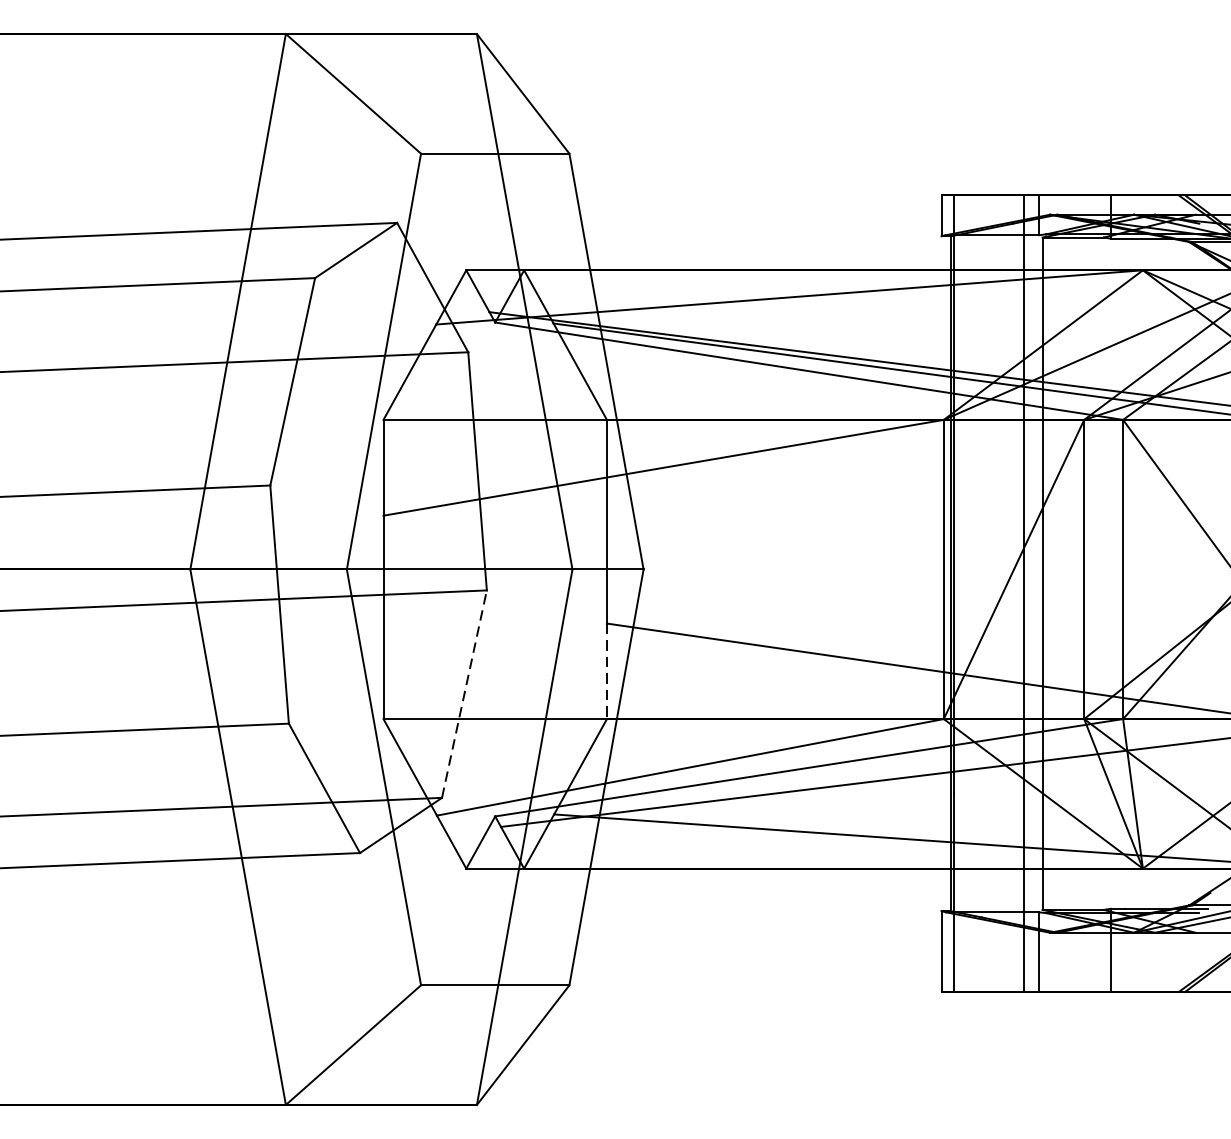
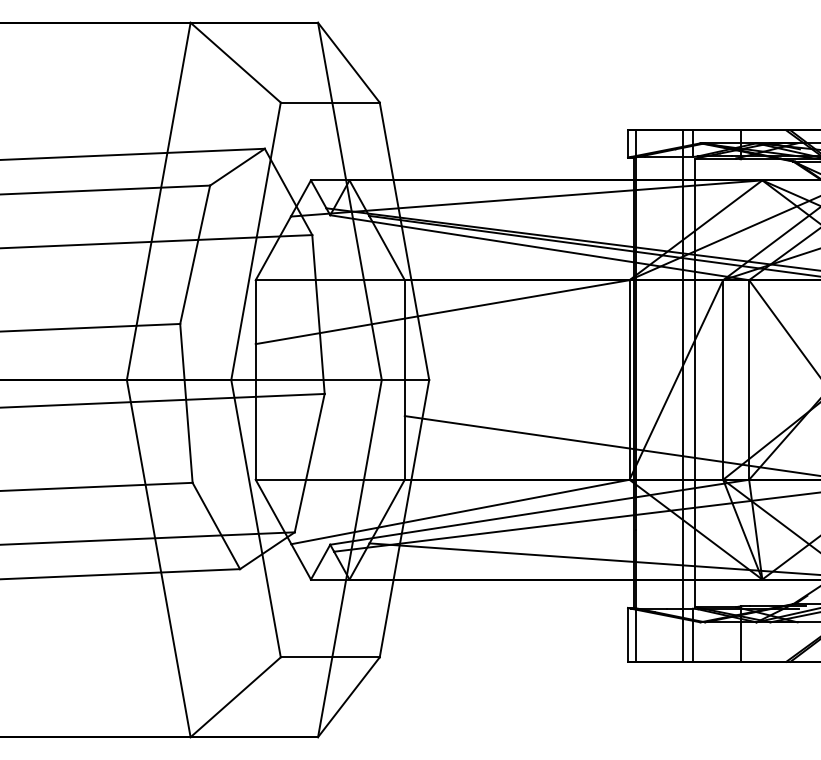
line: (606, 670) -> (404, 447), dashed -> solid
line: (464, 694) -> (309, 463), dashed -> solid

